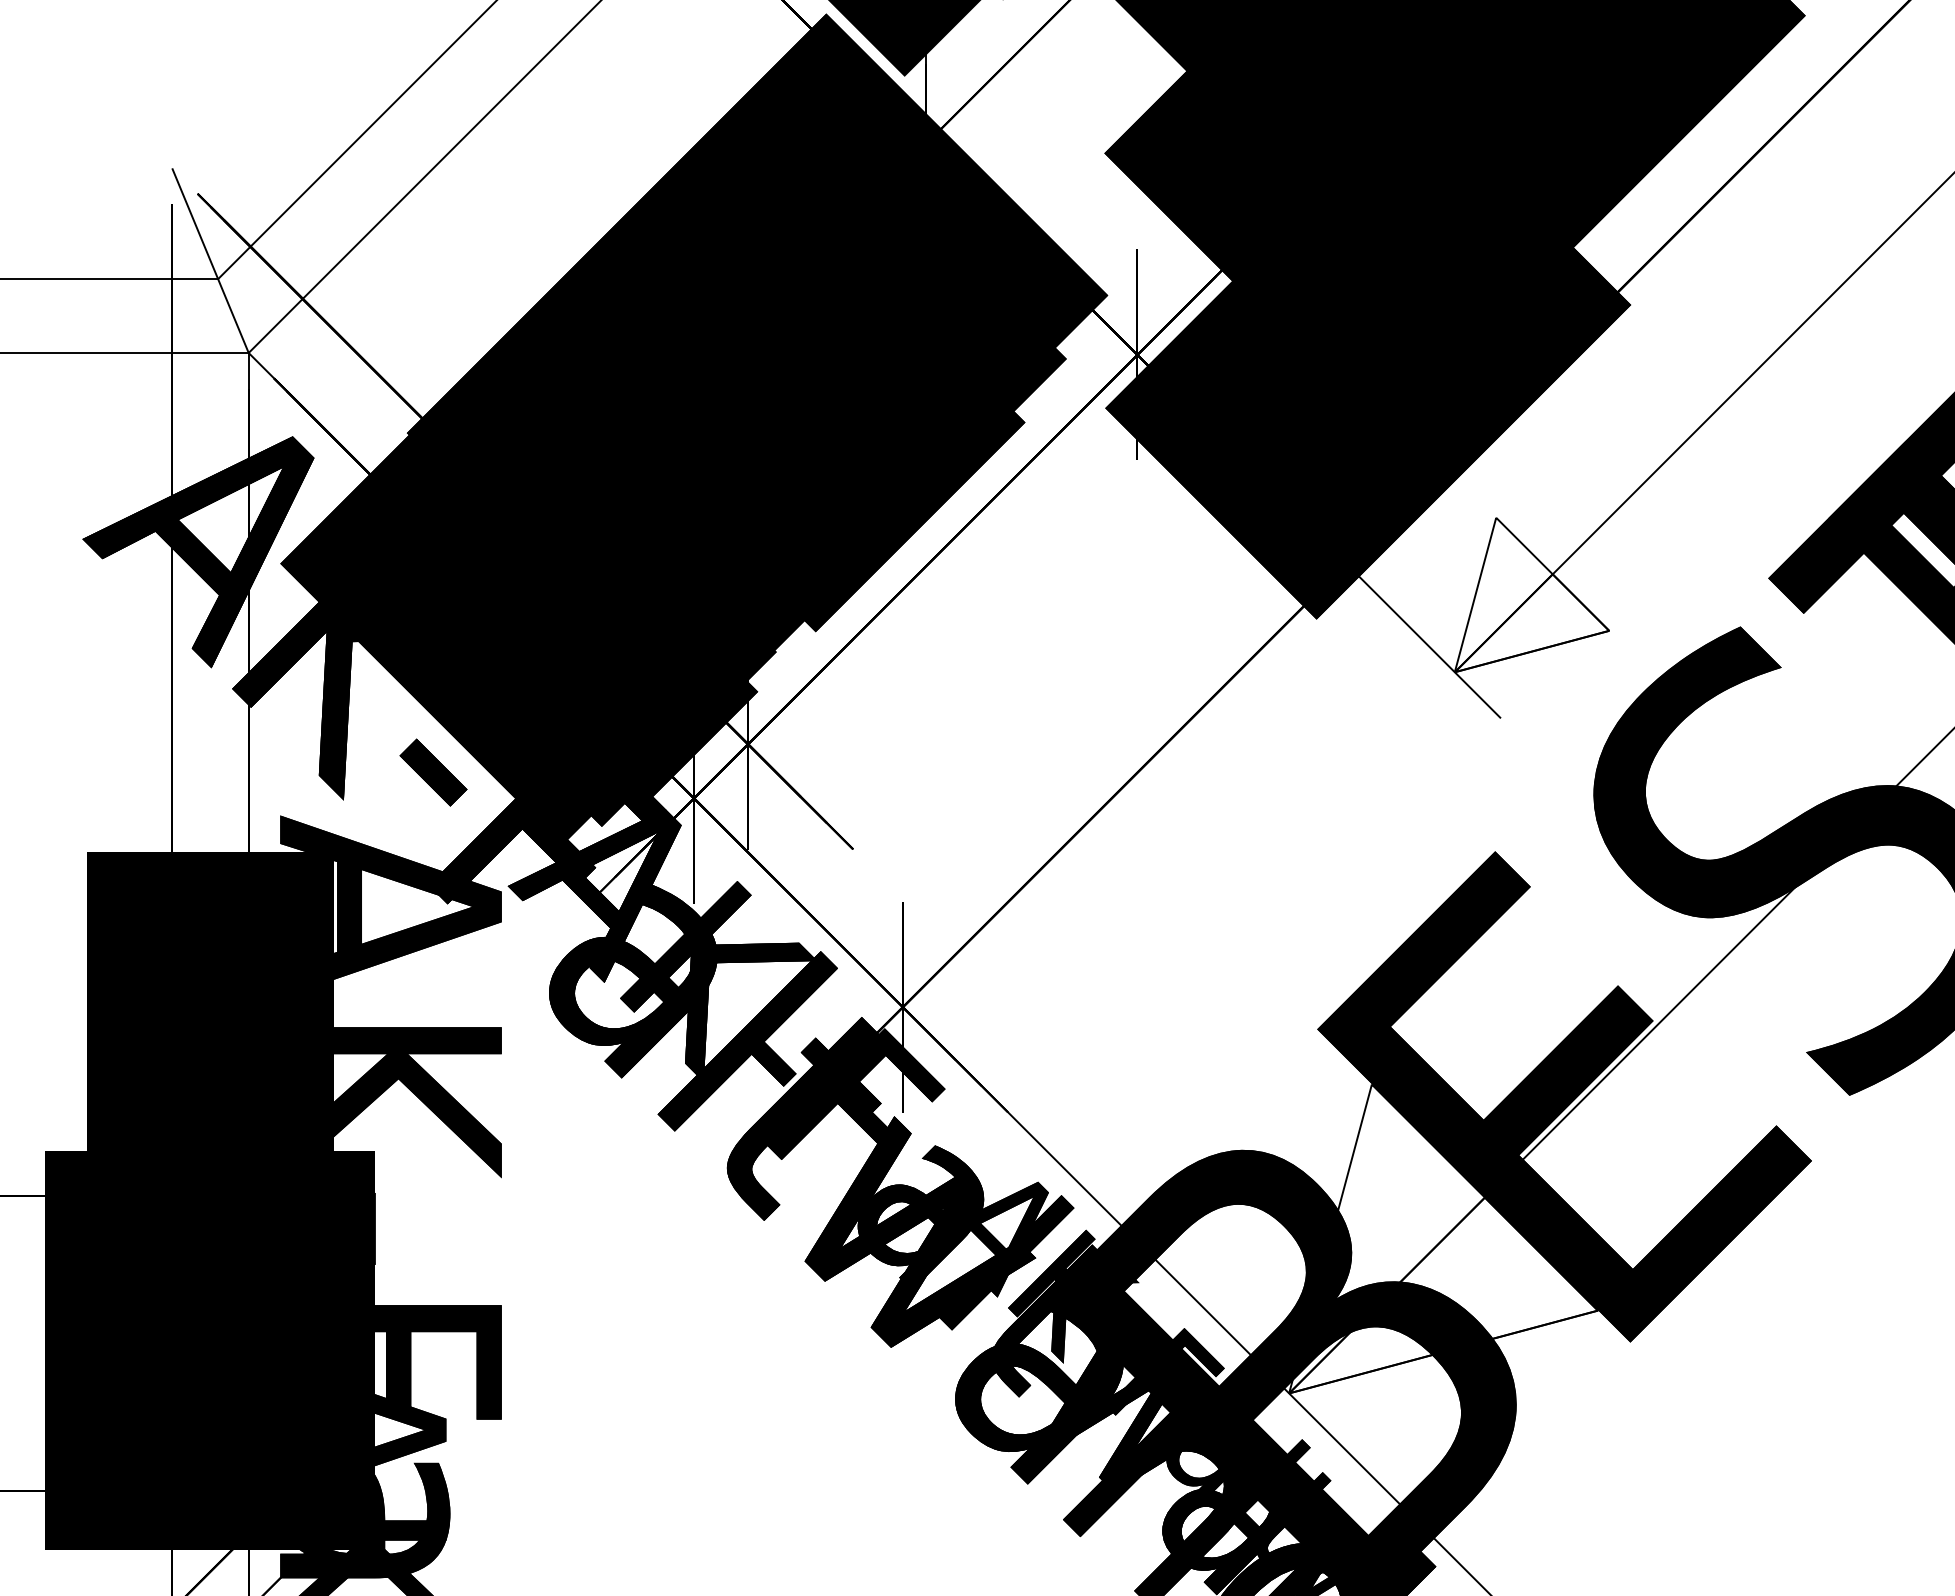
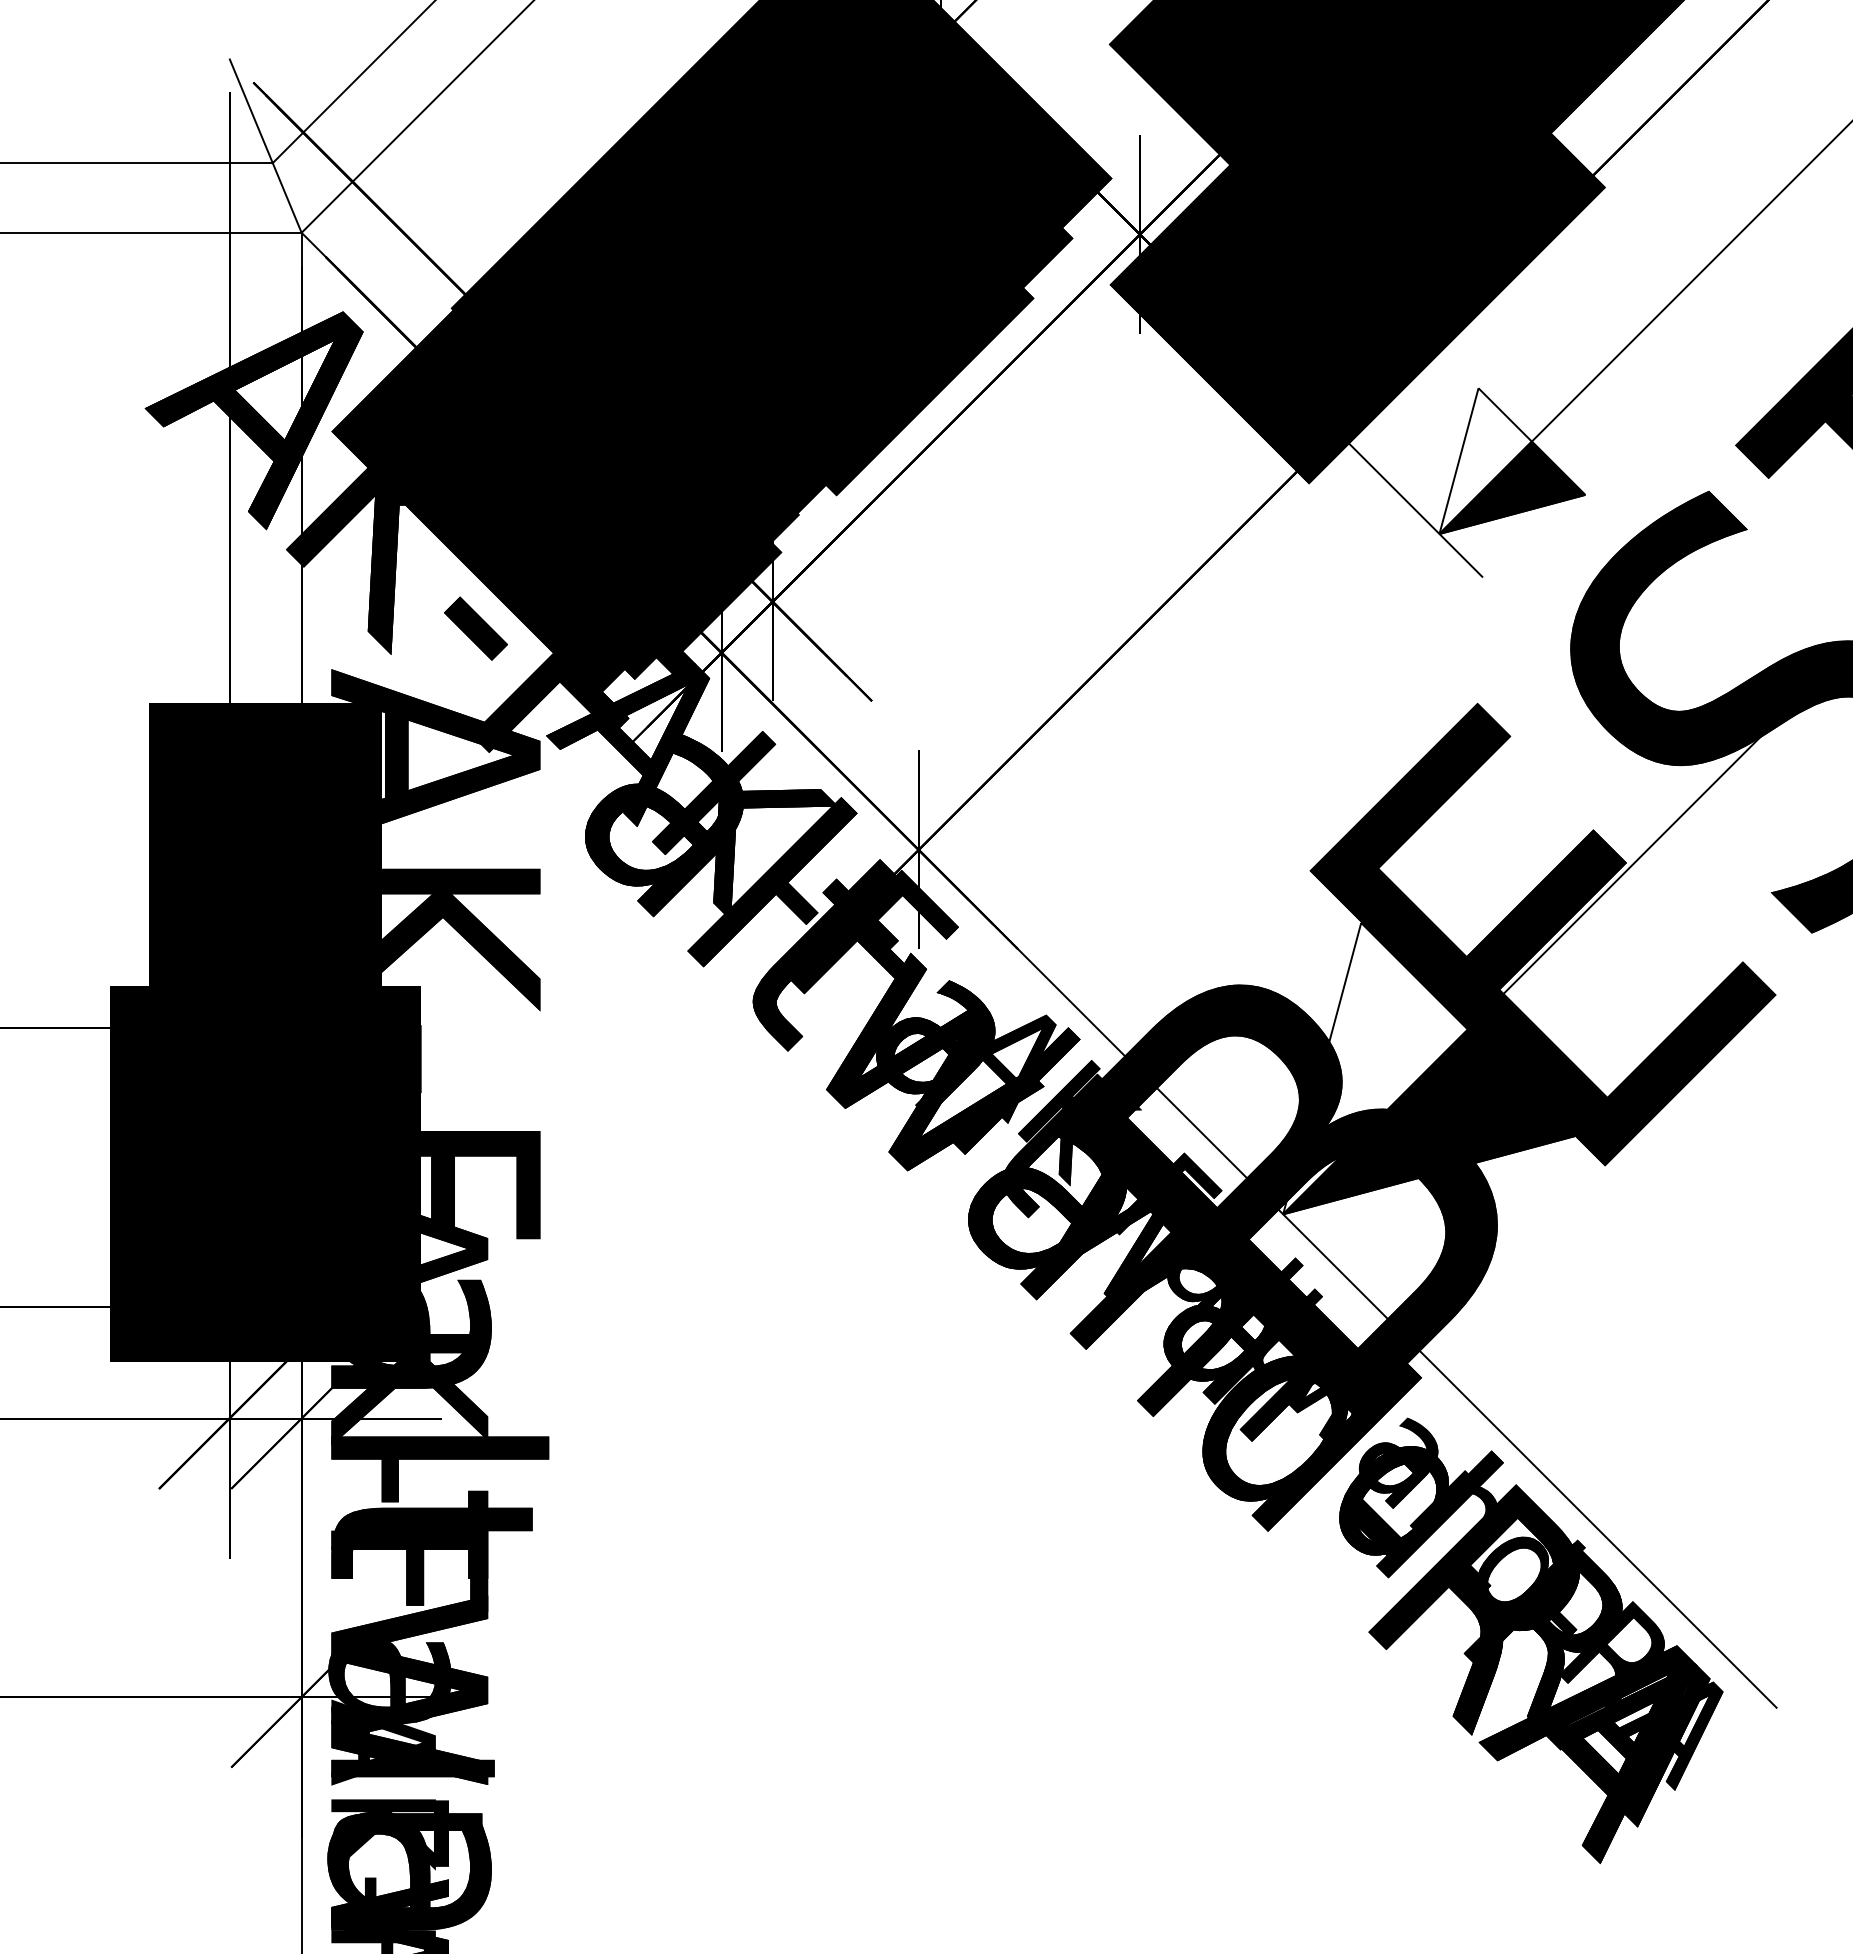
fill: (1532, 622) -> (1512, 487), added
fill: (1443, 1295) -> (1428, 1121), added

